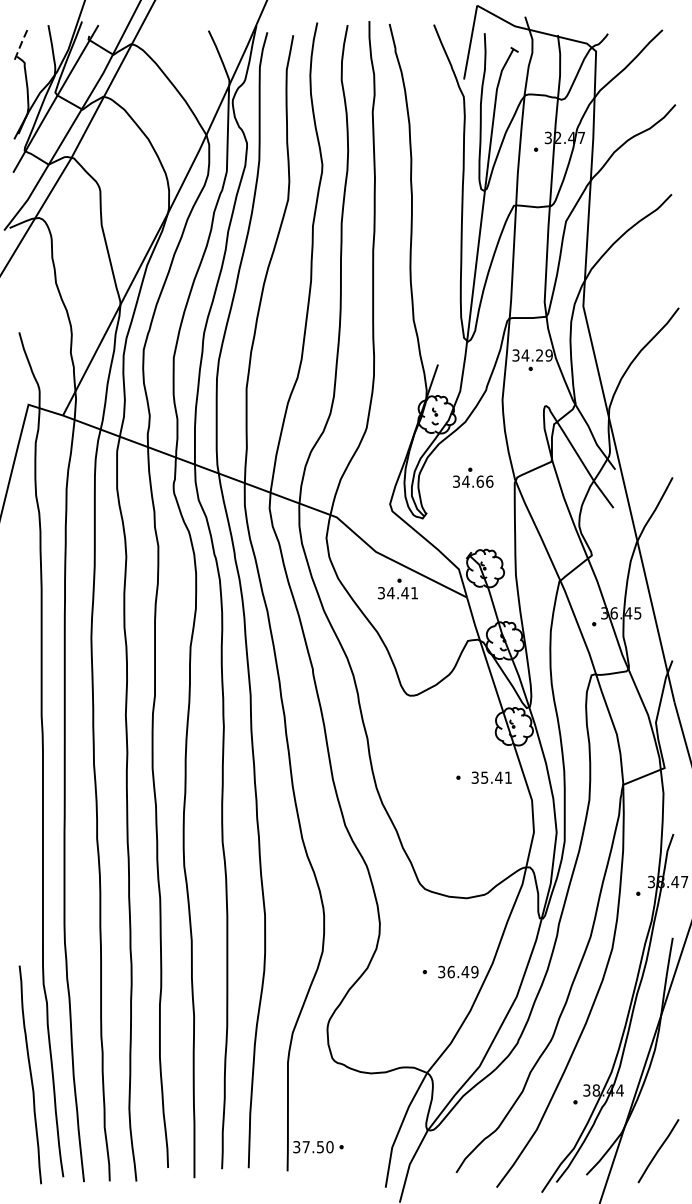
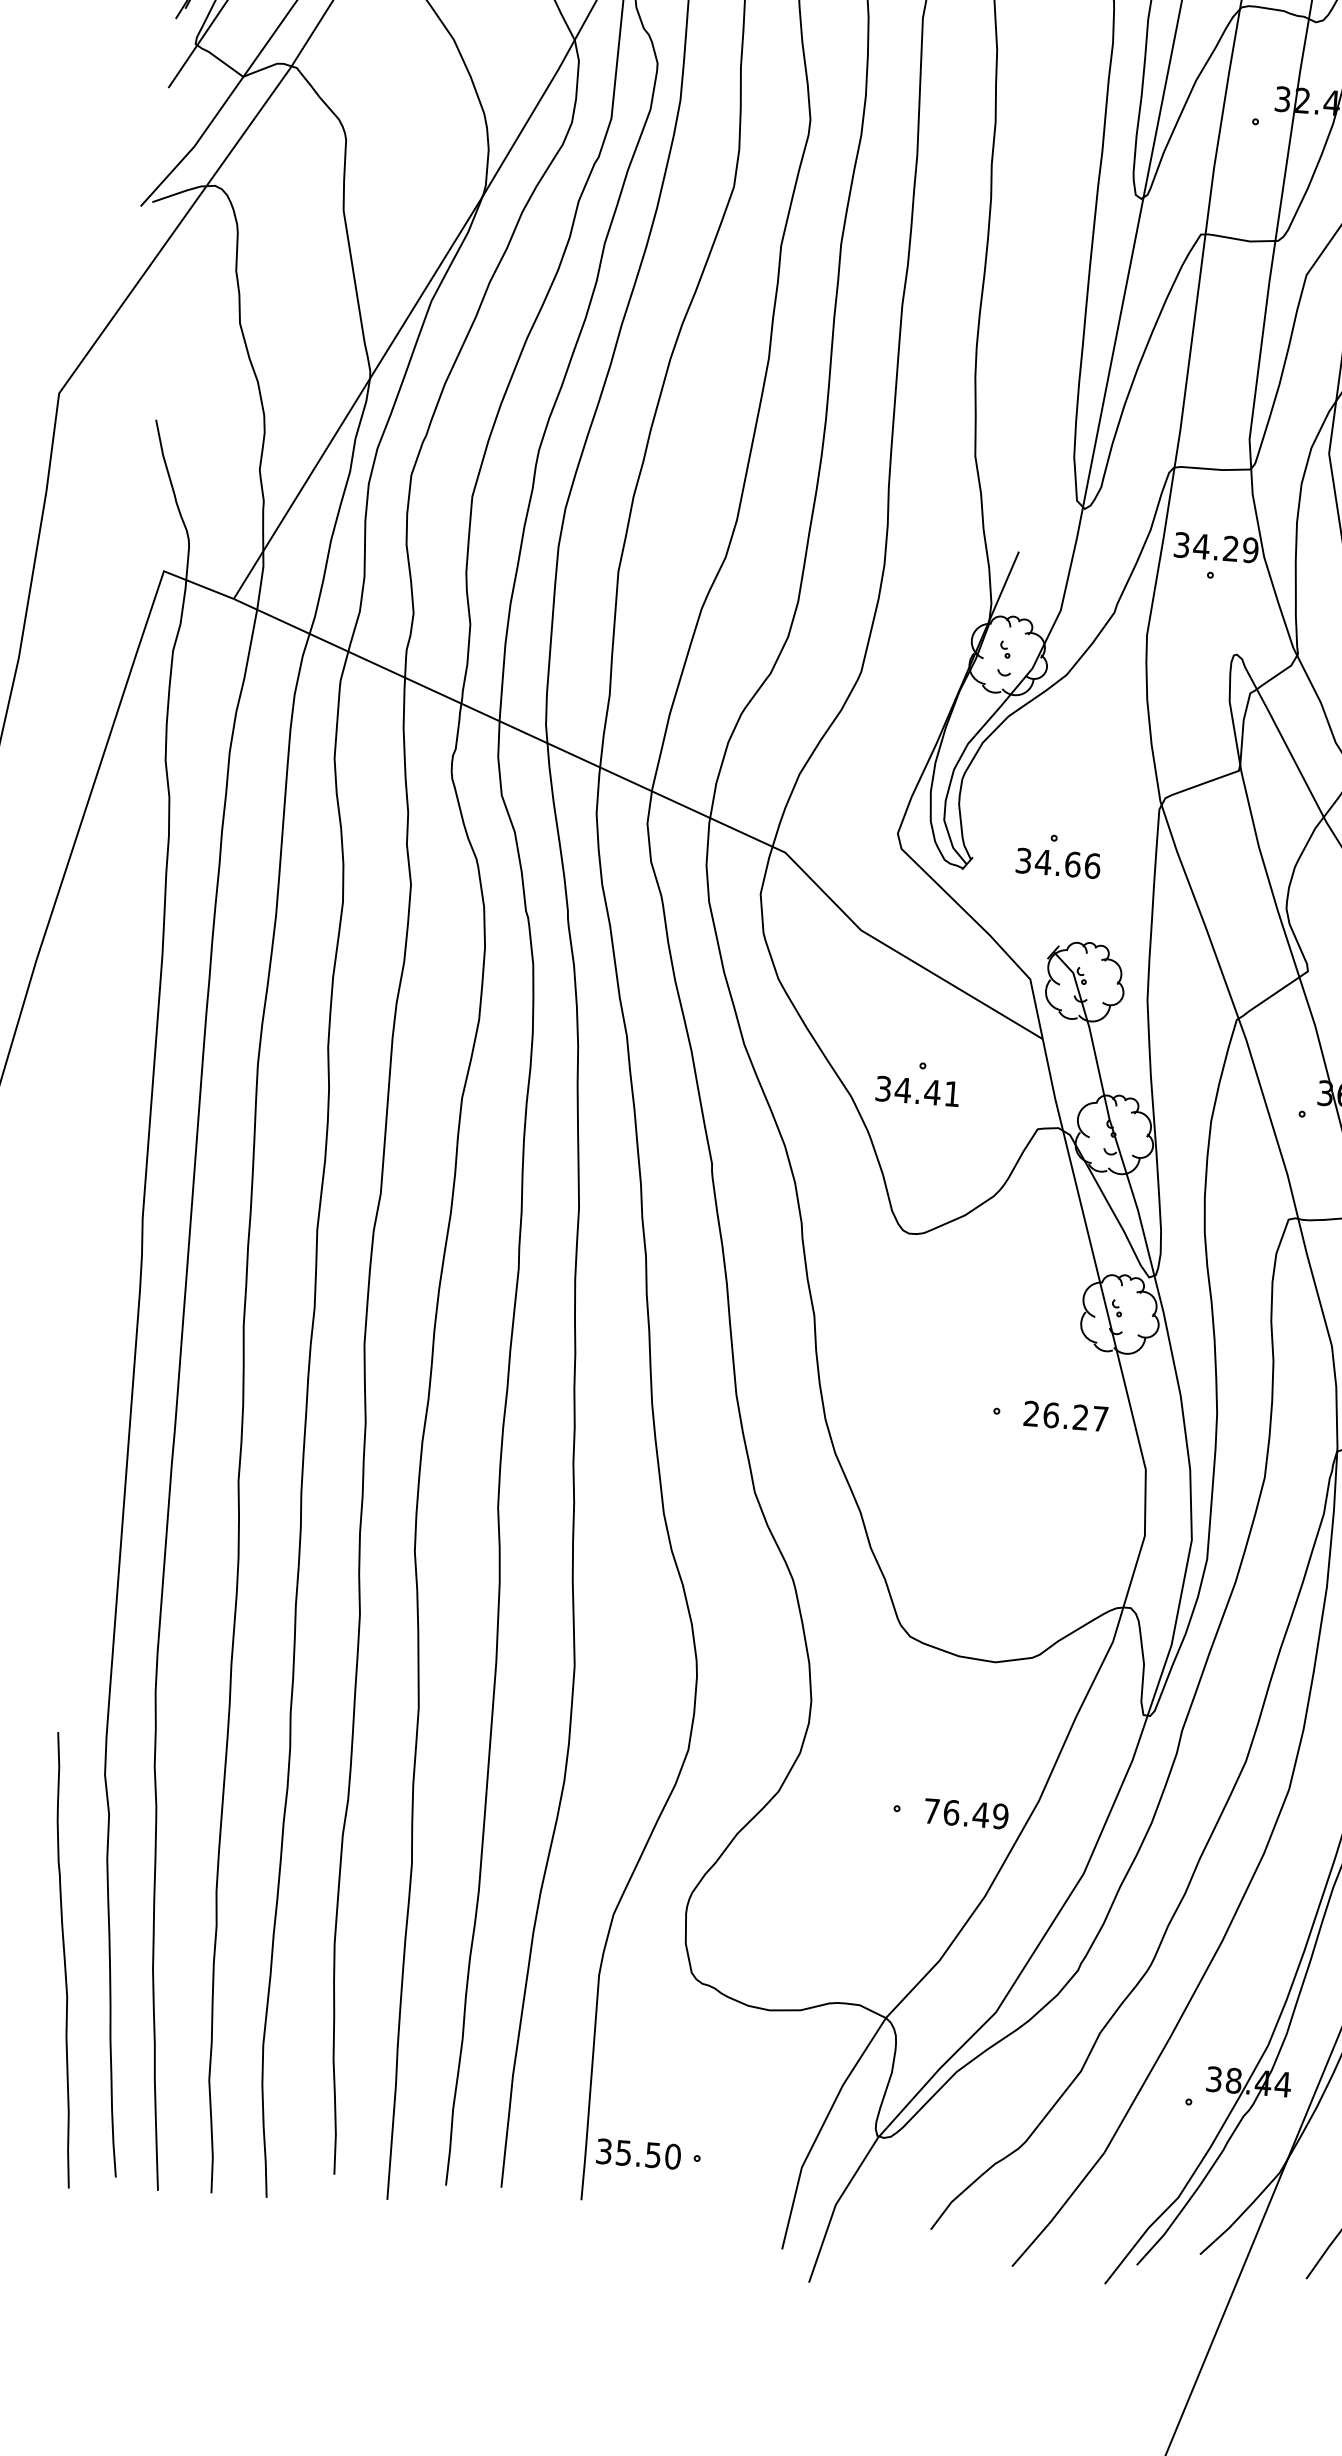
part: (473, 477) -> (1059, 854), moved
part: (397, 588) -> (917, 1081), moved
text: (491, 777) -> (1065, 1415), 35.41 -> 26.27
text: (441, 971) -> (931, 1810), 36.49 -> 76.49
text: (305, 1147) -> (622, 2153), 37.50 -> 35.50

